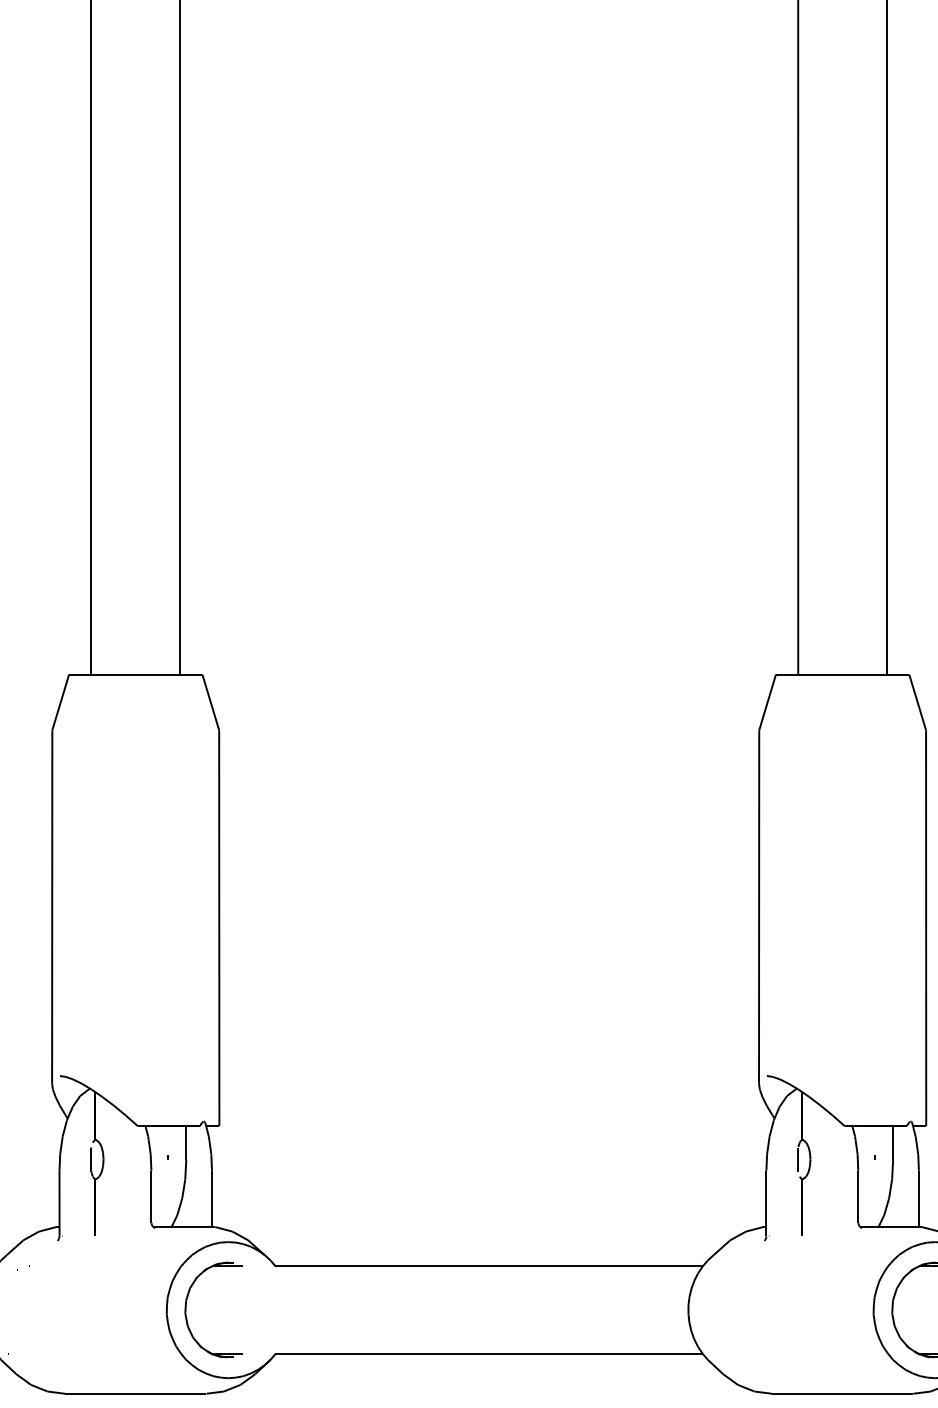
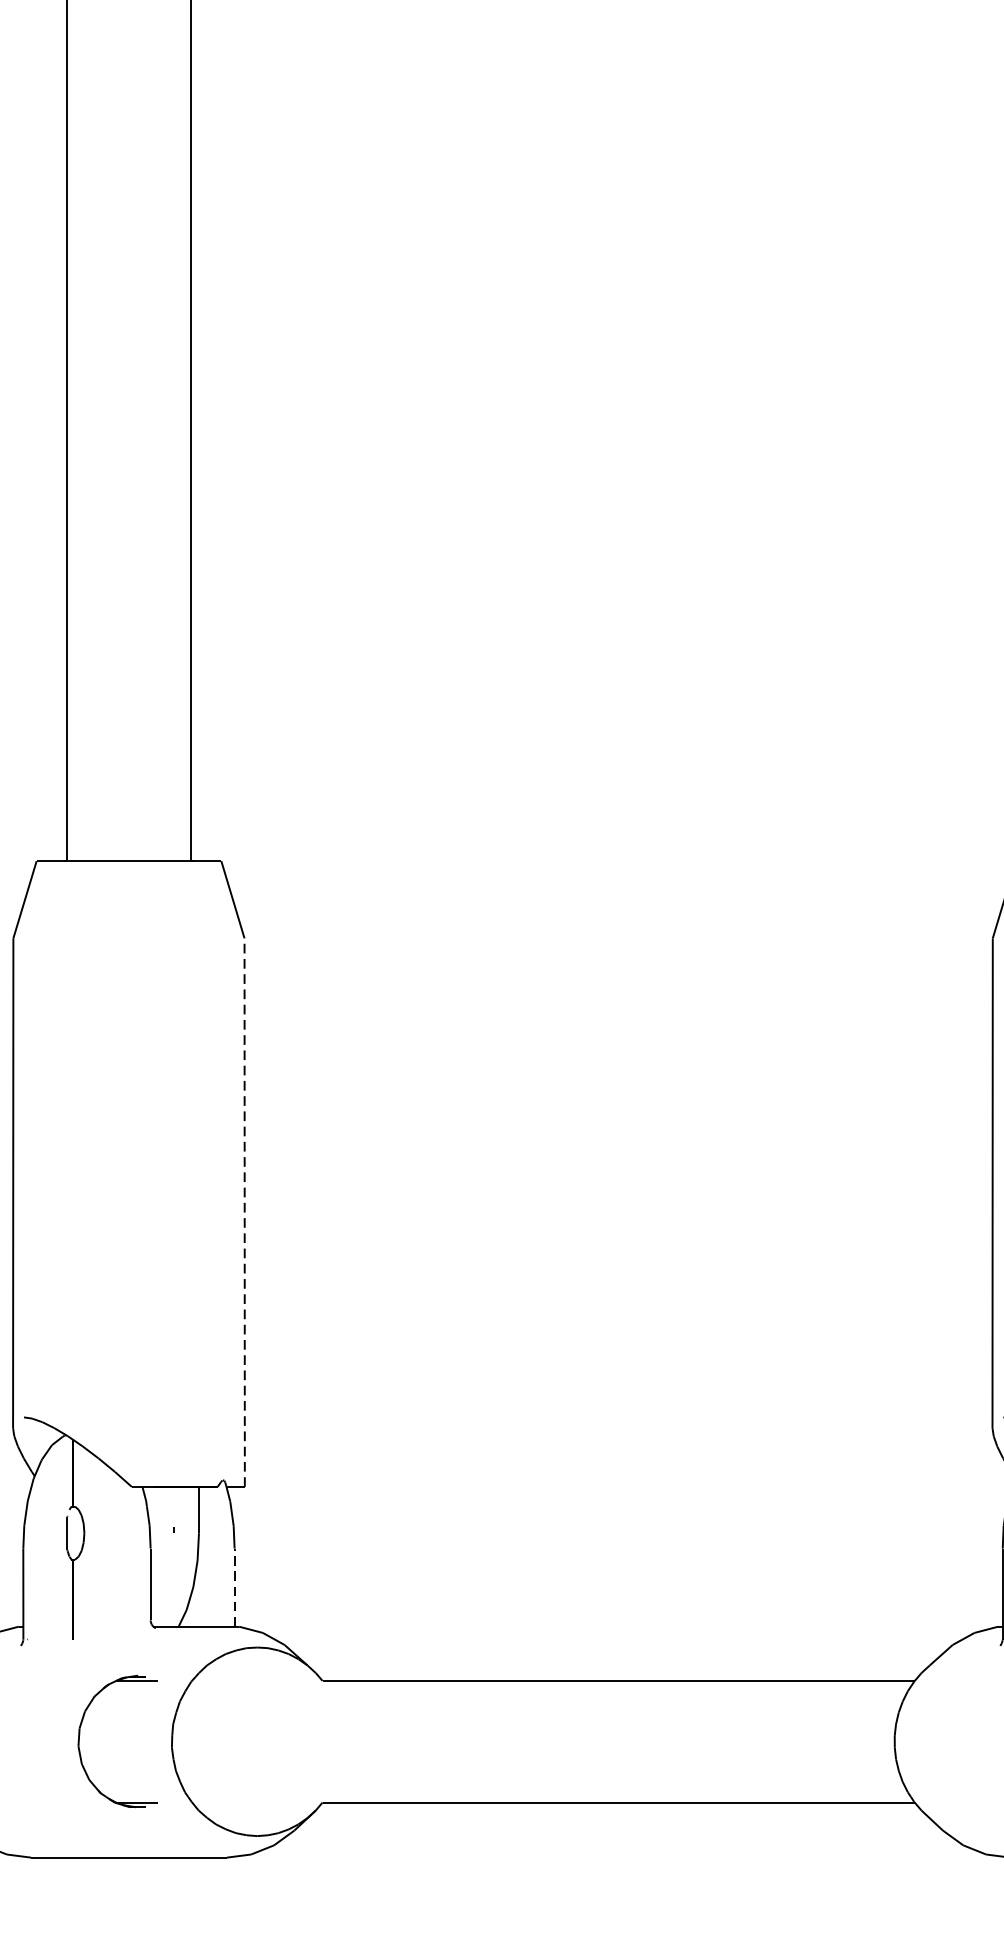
line: (219, 928) -> (244, 1213), solid -> dashed
line: (212, 1198) -> (235, 1587), solid -> dashed
part: (186, 1309) -> (80, 1740), moved

